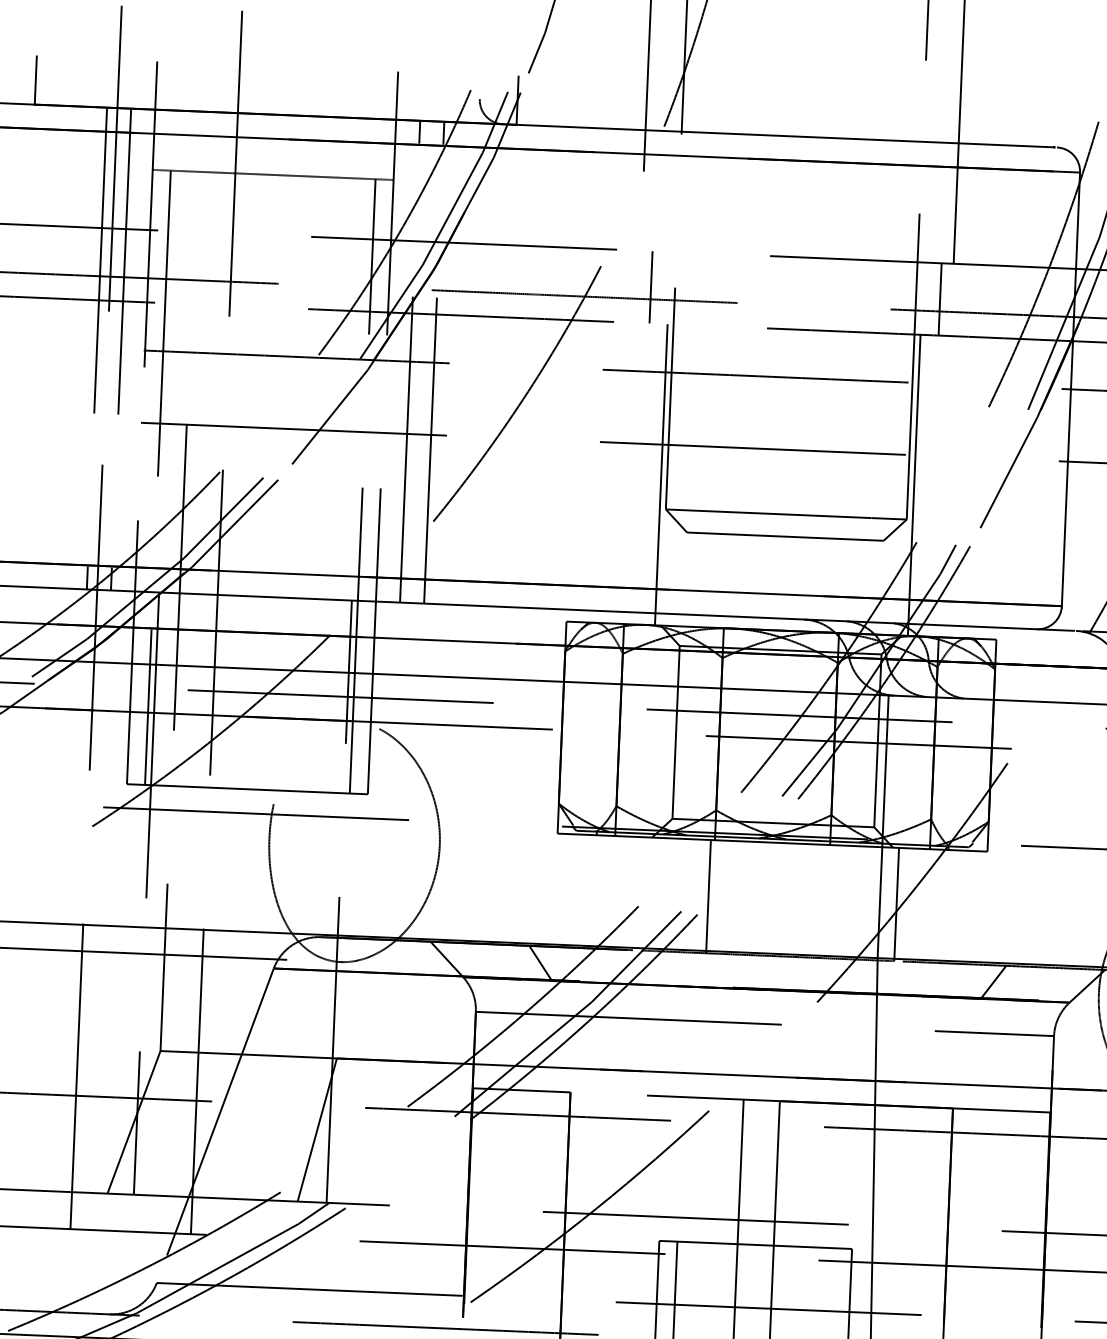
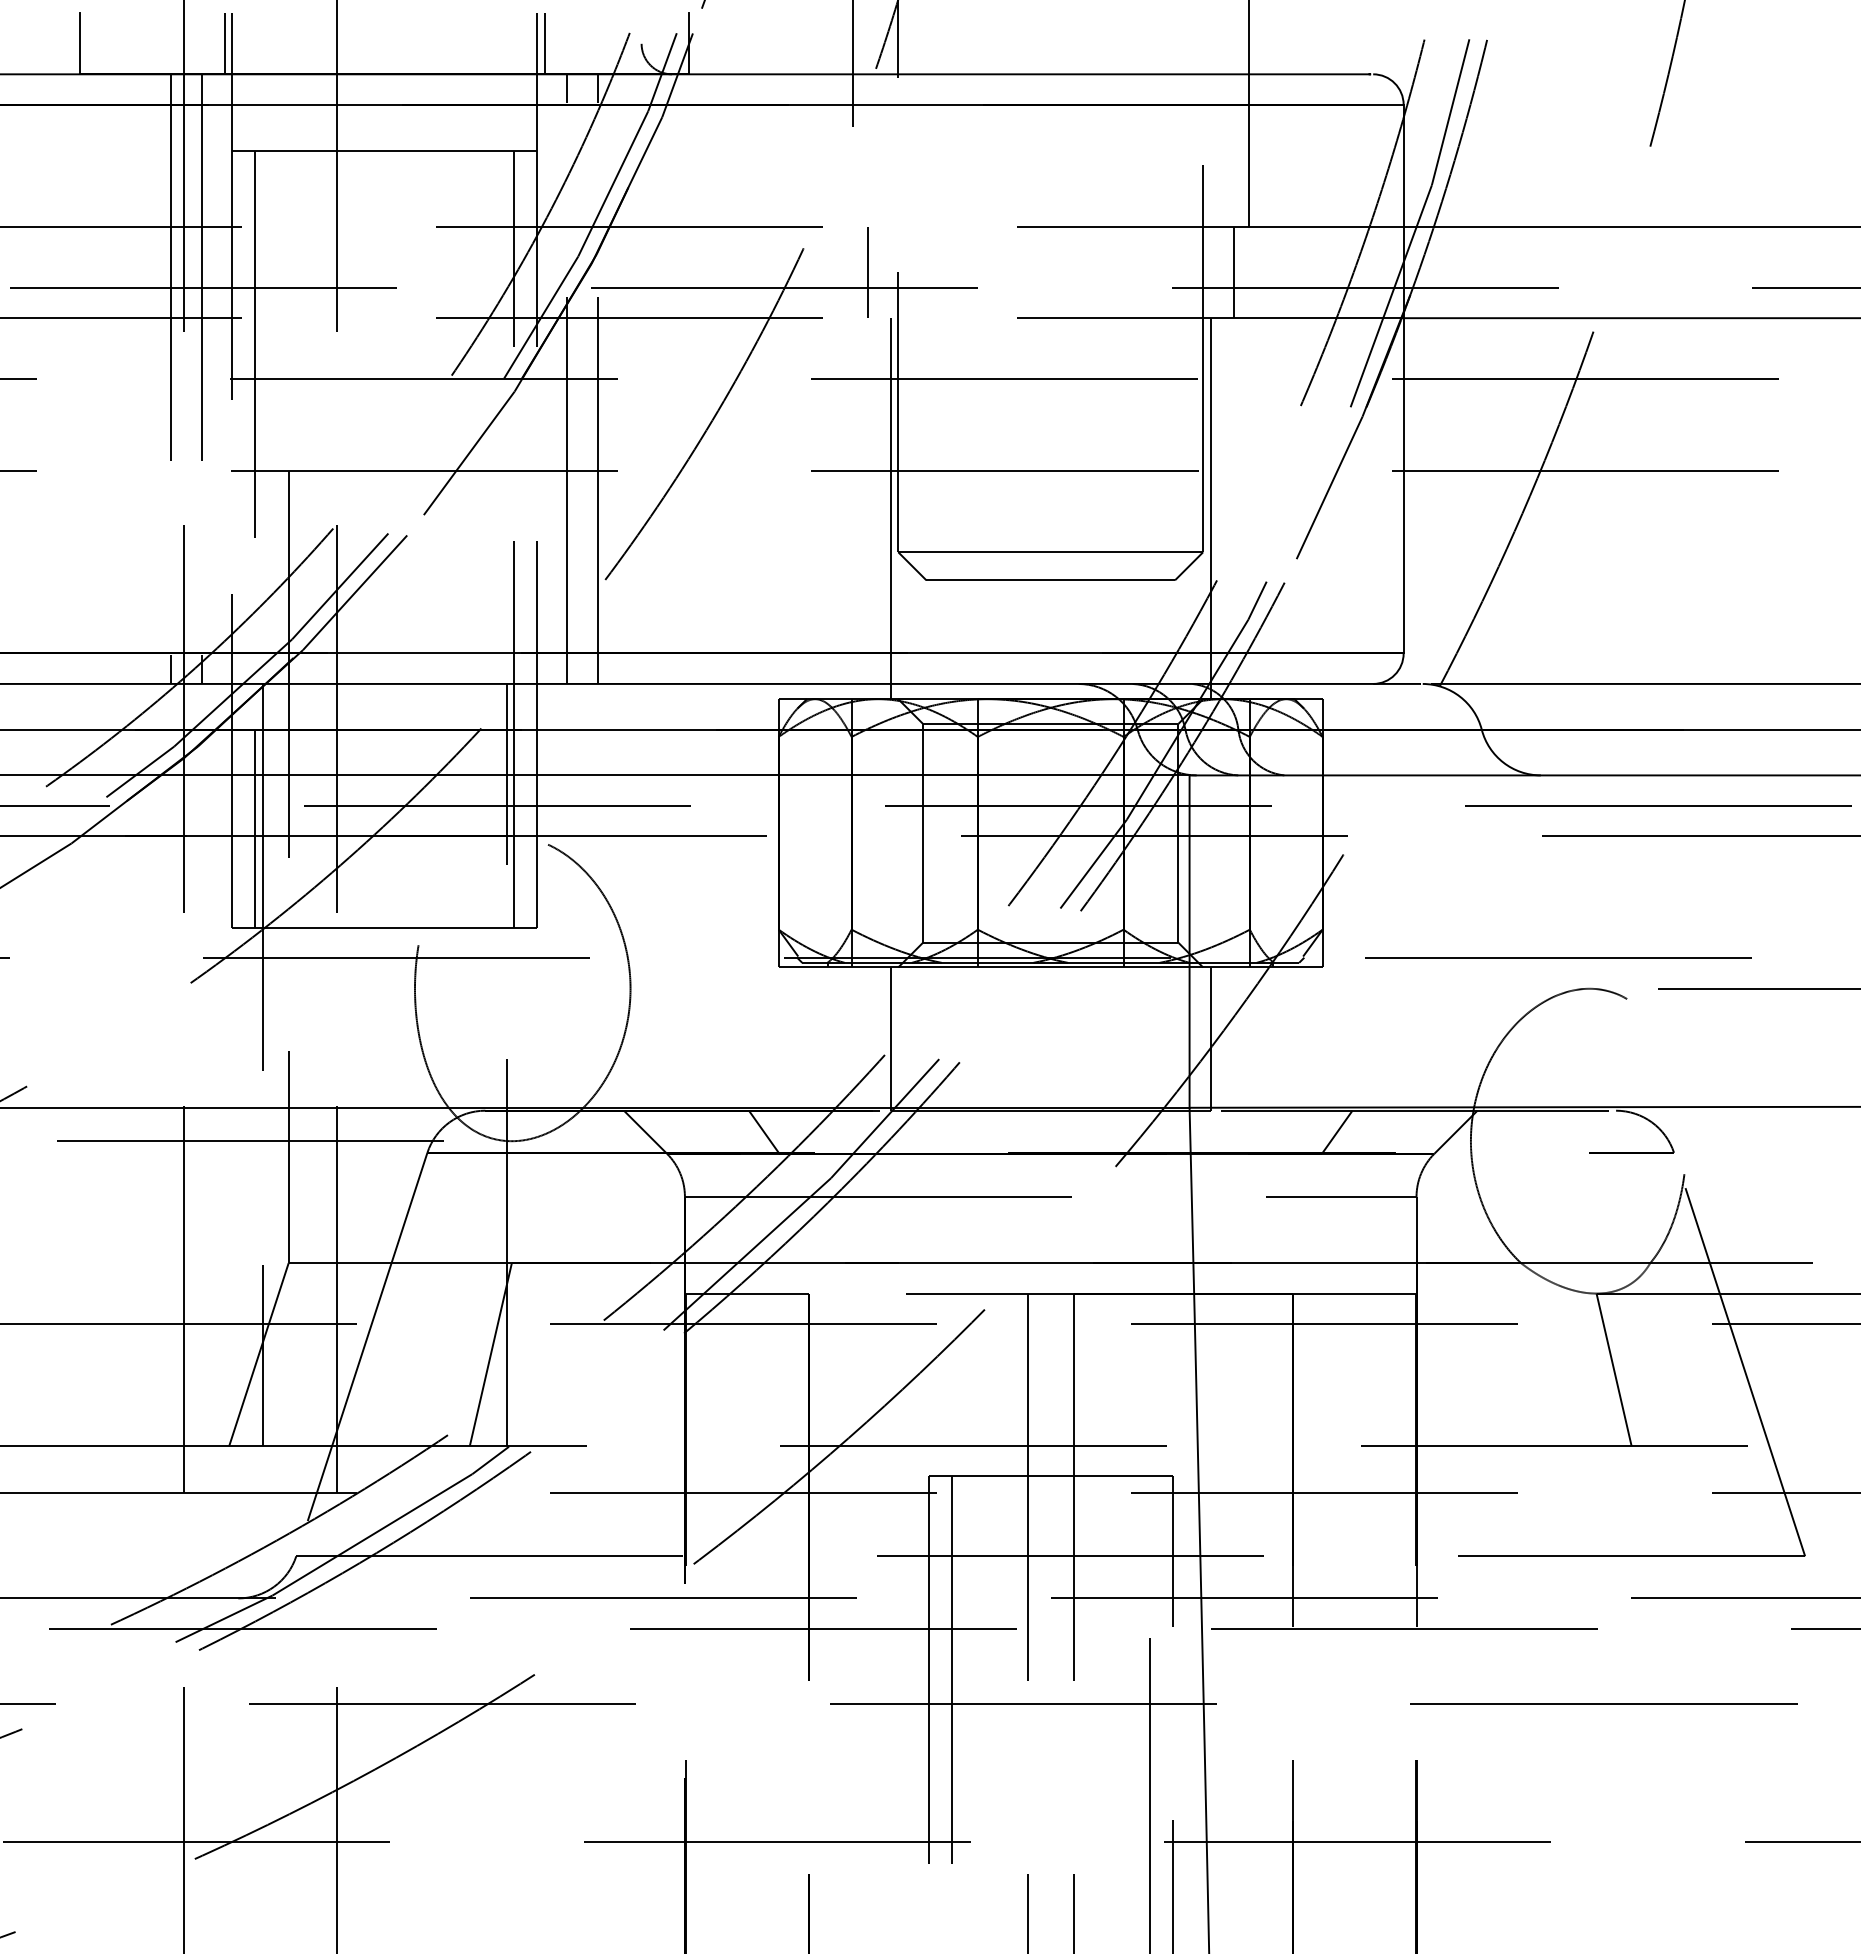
line: (150, 85) -> (224, 43), added
line: (403, 95) -> (544, 43), added
line: (708, 896) -> (890, 1038), moved

